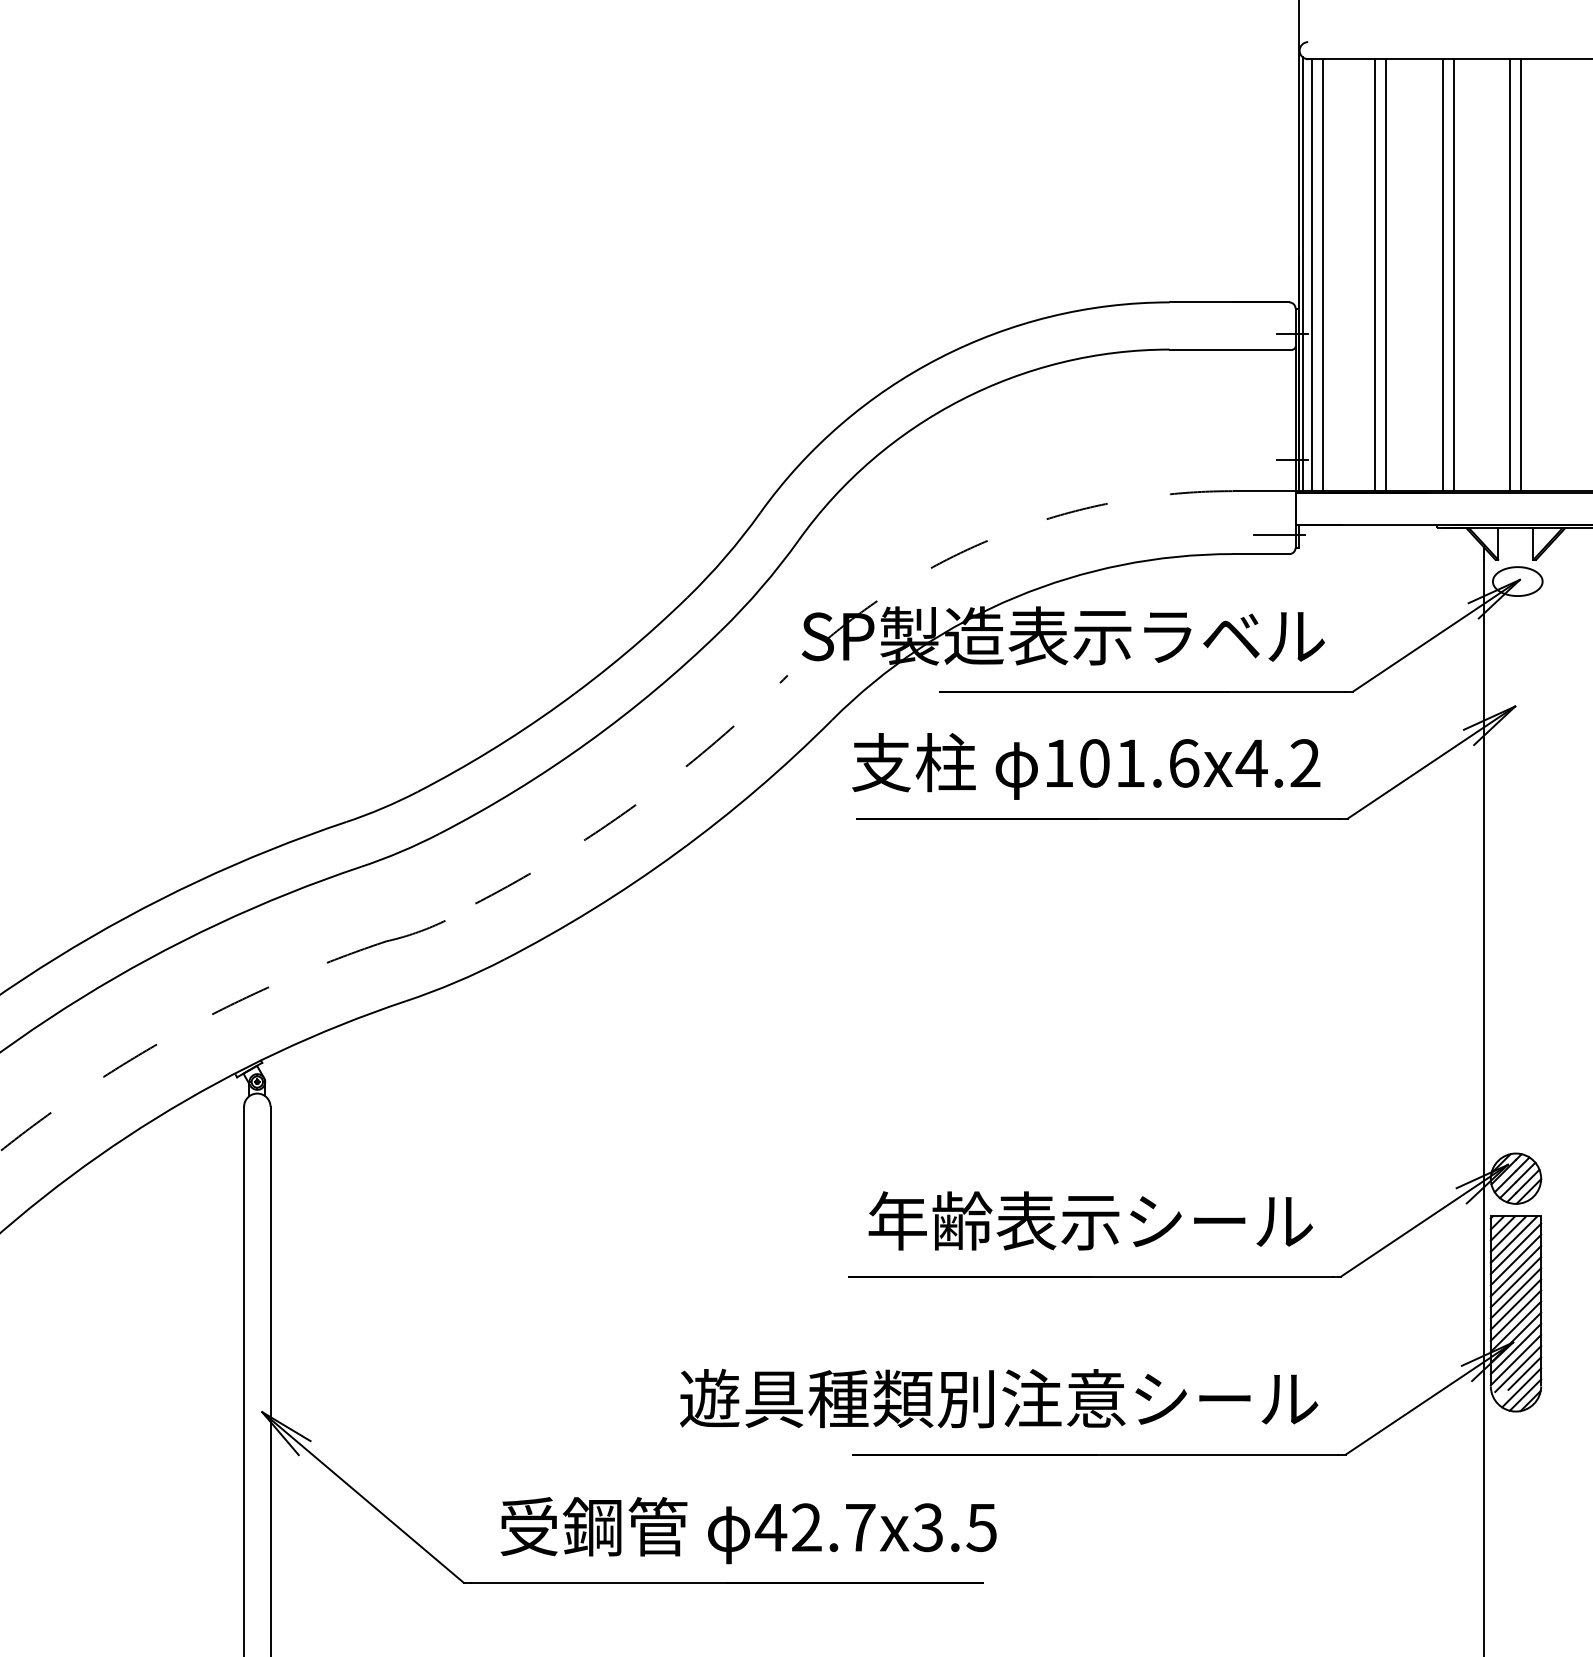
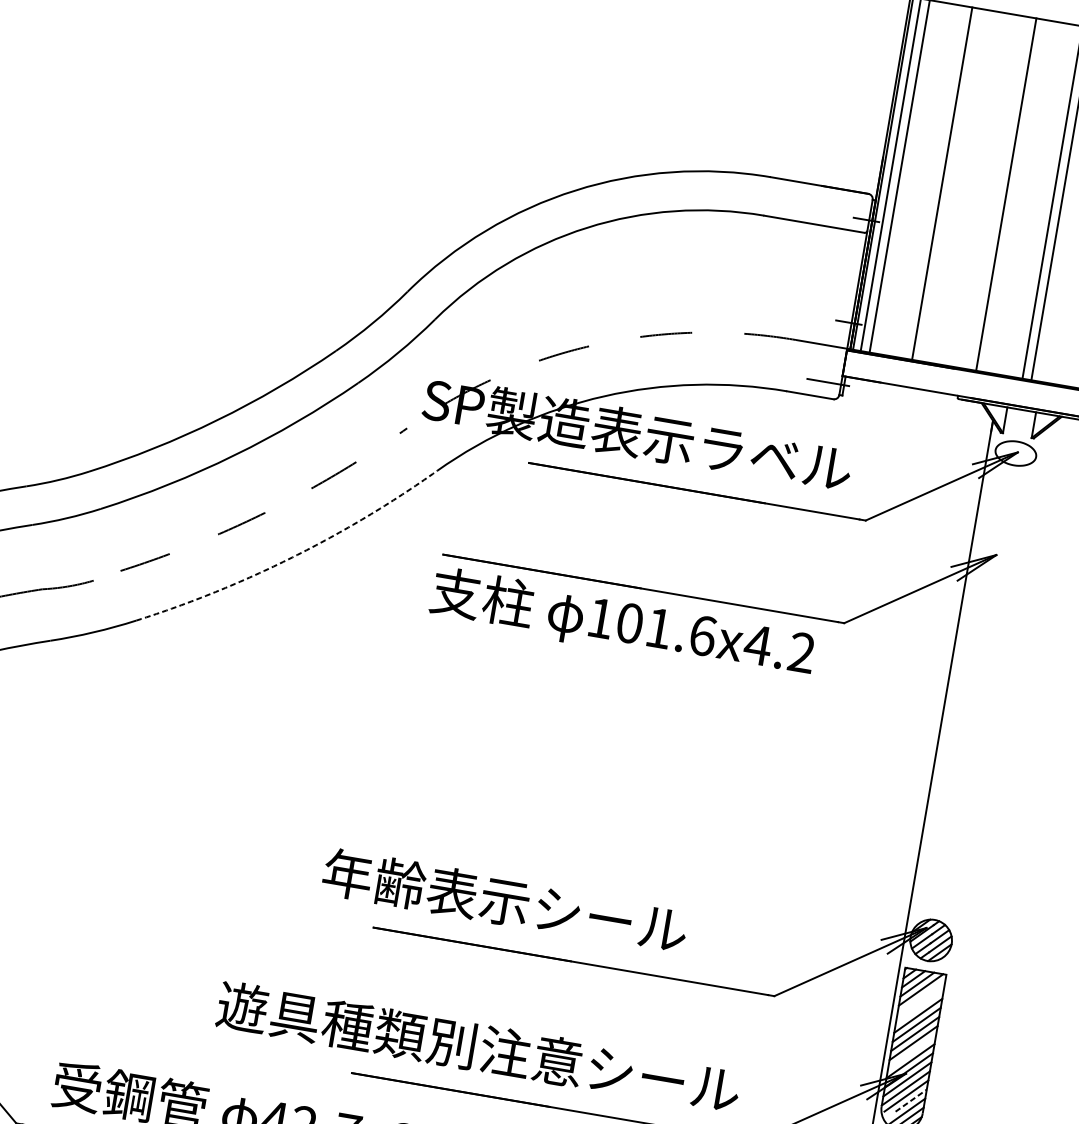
line: (1386, 275) -> (951, 185), removed
line: (1442, 275) -> (997, 193), removed
text: (1086, 766) -> (622, 624), moved
arc: (677, 852) -> (292, 557), solid -> dashed
text: (1090, 1220) -> (505, 901), moved
line: (1515, 1248) -> (921, 997), removed
line: (1515, 1259) -> (919, 1006), removed
line: (1515, 1315) -> (911, 1051), removed
line: (1525, 1373) -> (911, 1100), solid -> dashed

